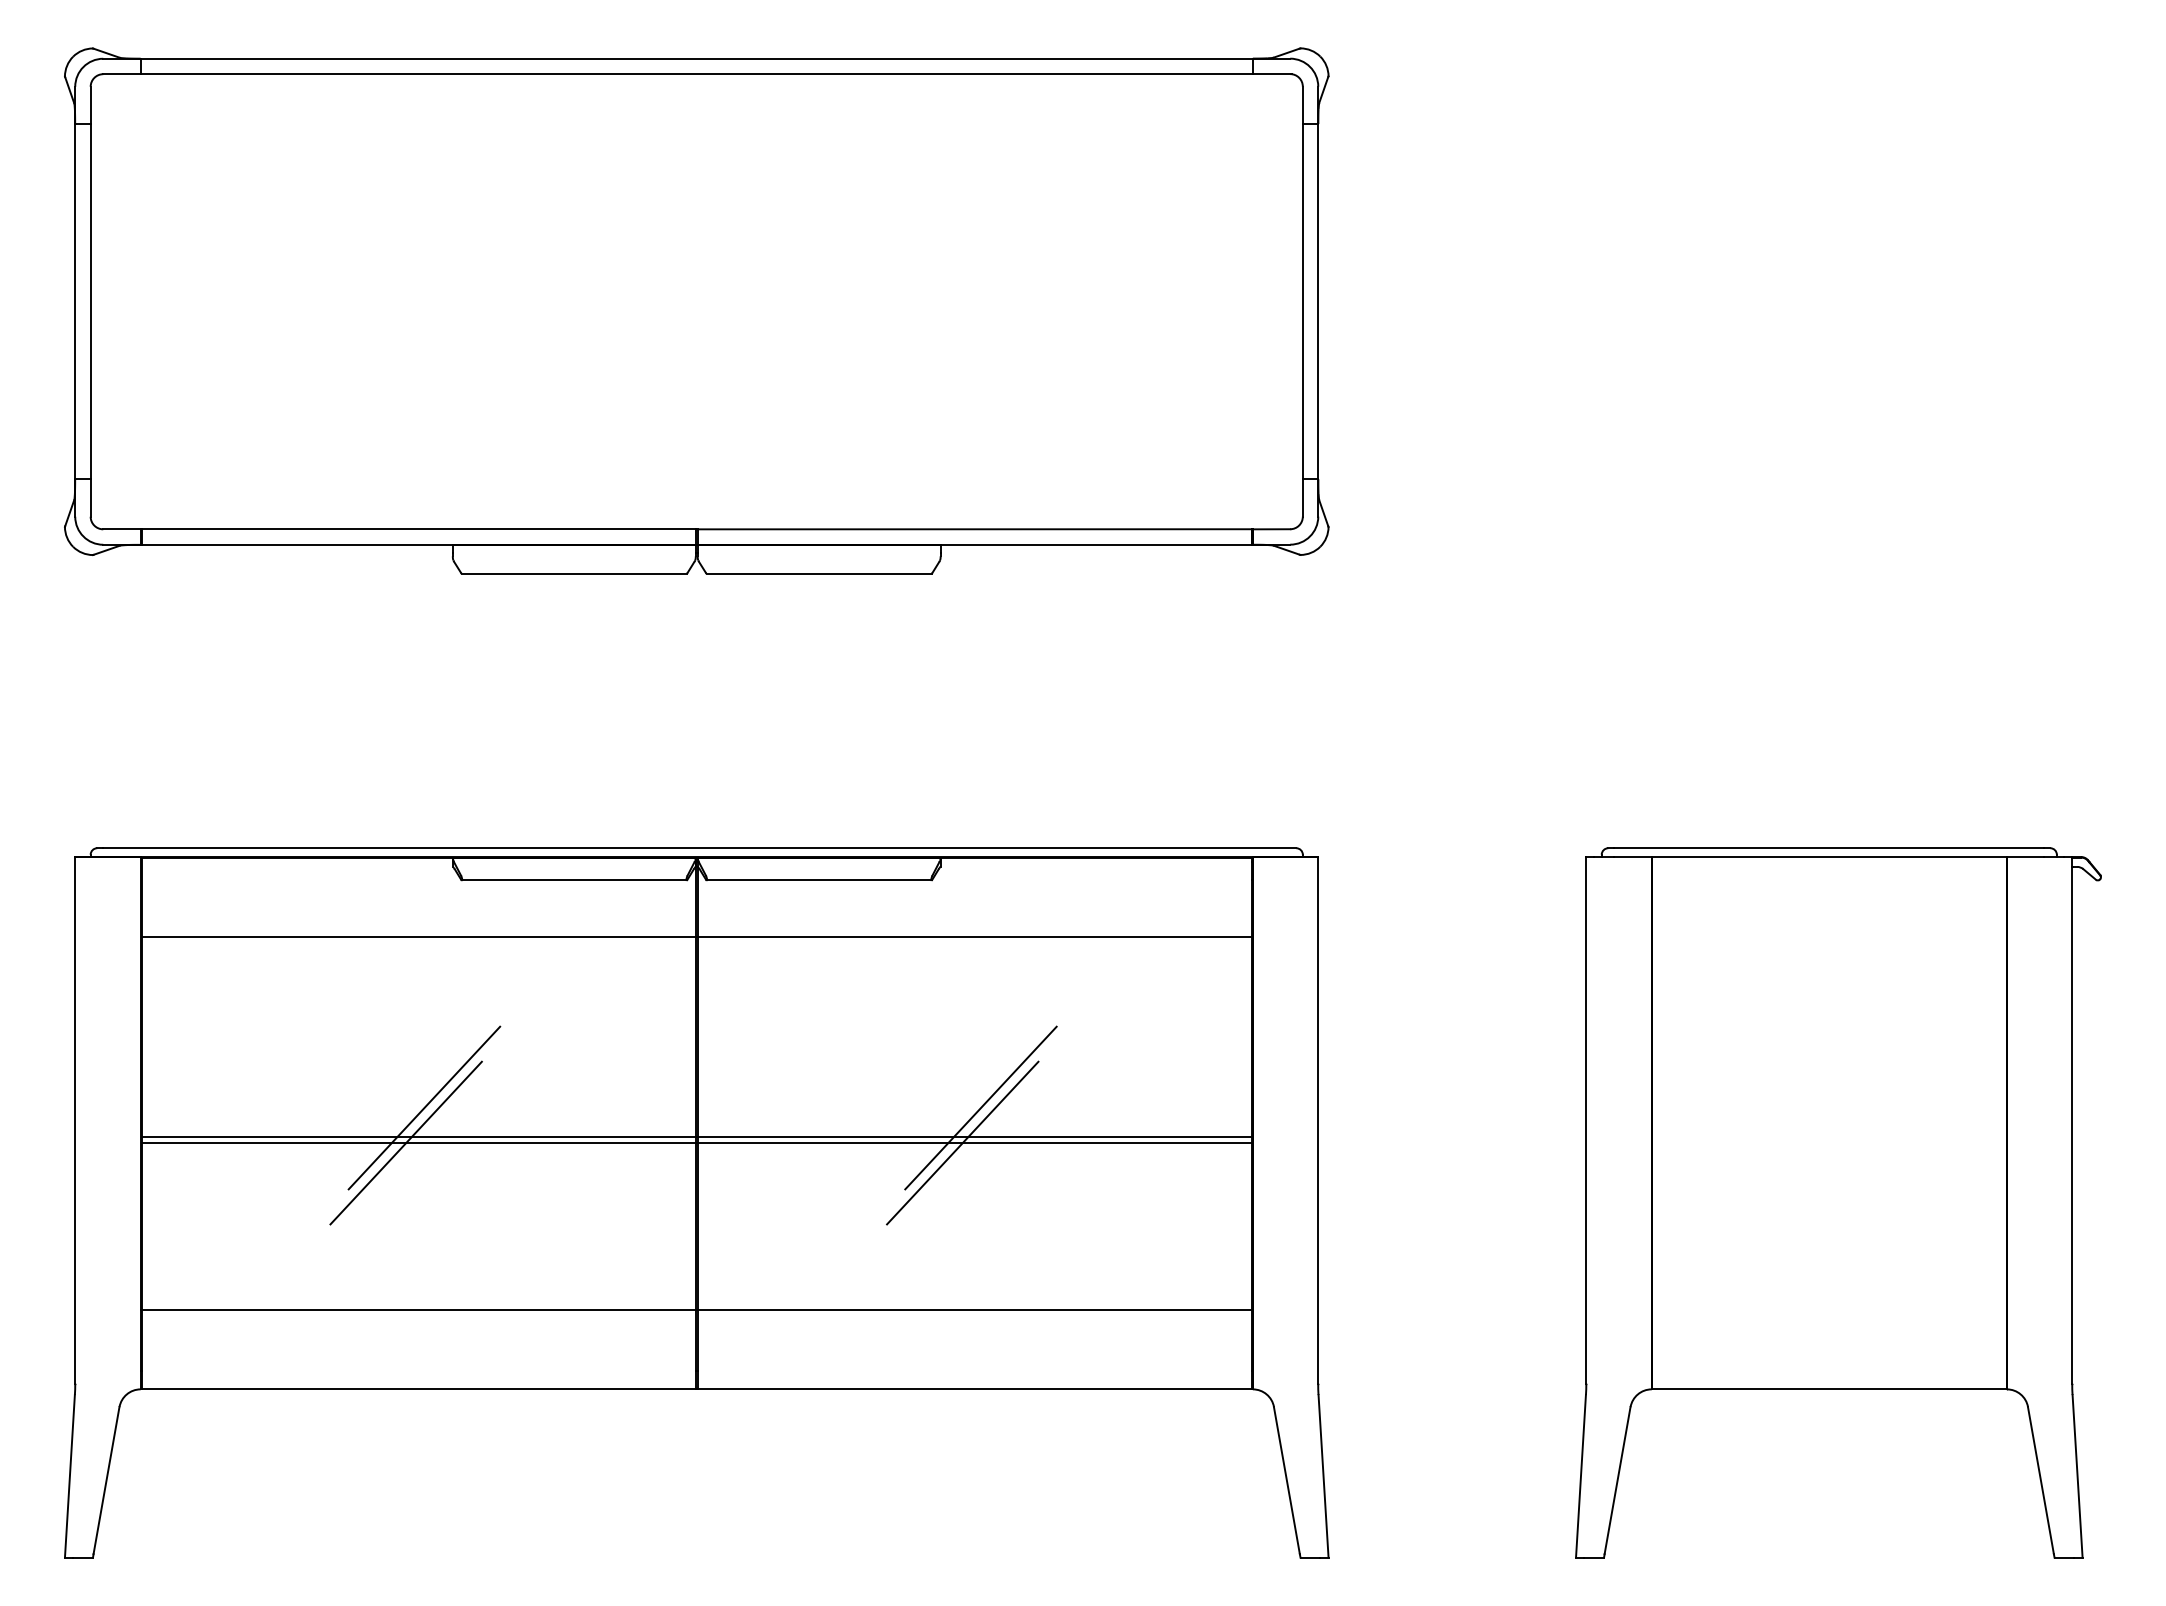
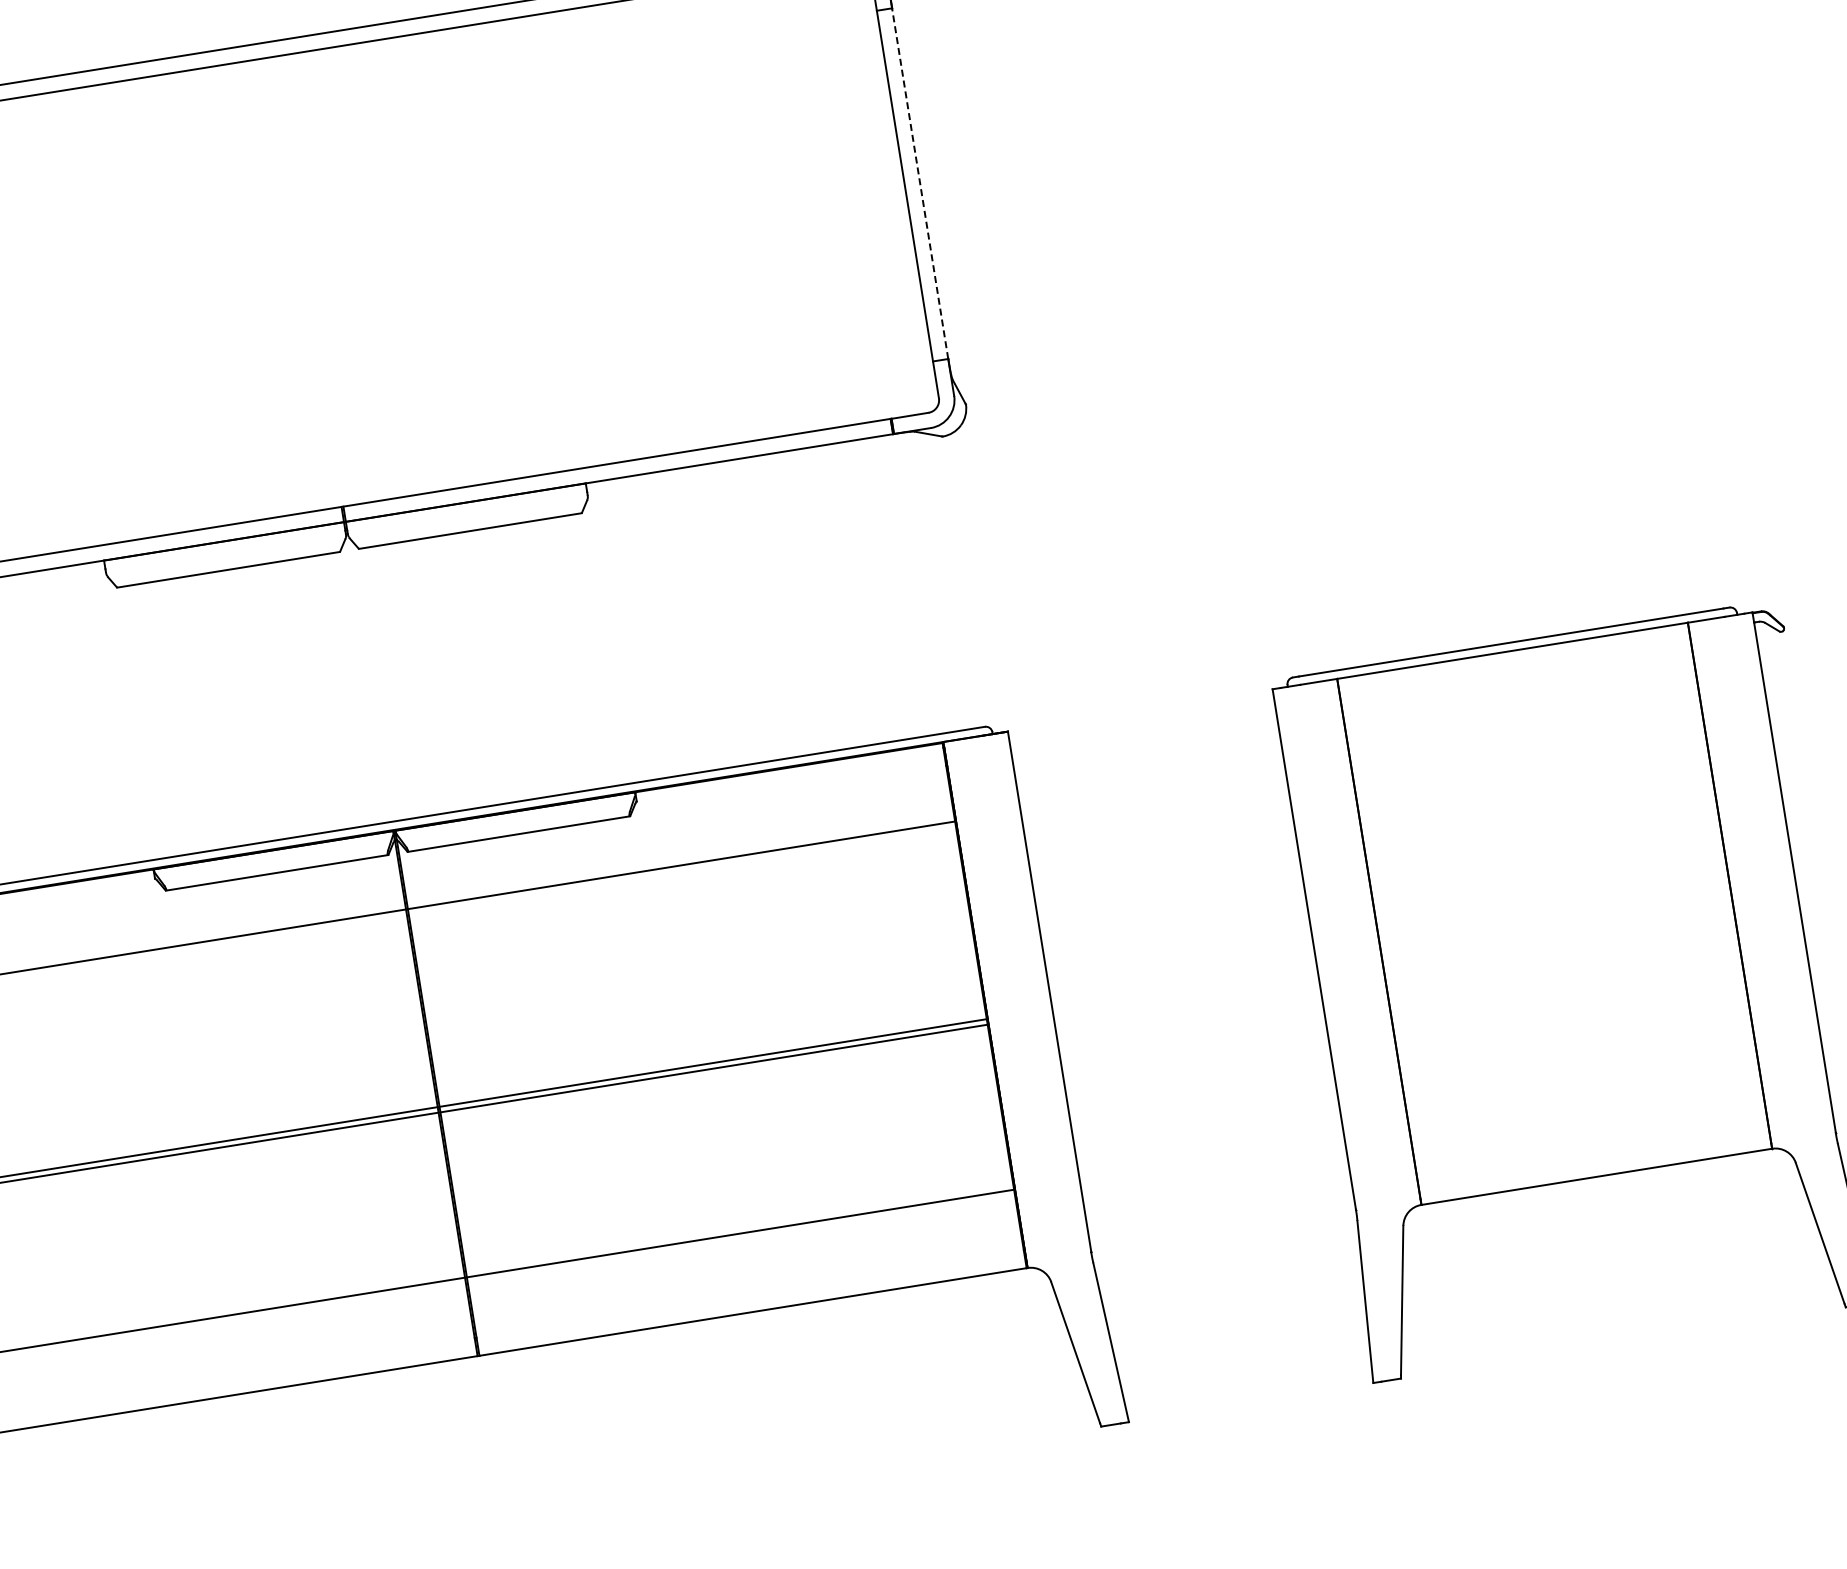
line: (1318, 301) -> (920, 183), solid -> dashed
line: (424, 1107) -> (165, 1120), removed
line: (980, 1107) -> (714, 1032), removed
line: (405, 1142) -> (151, 1158), removed
line: (962, 1142) -> (701, 1070), removed

